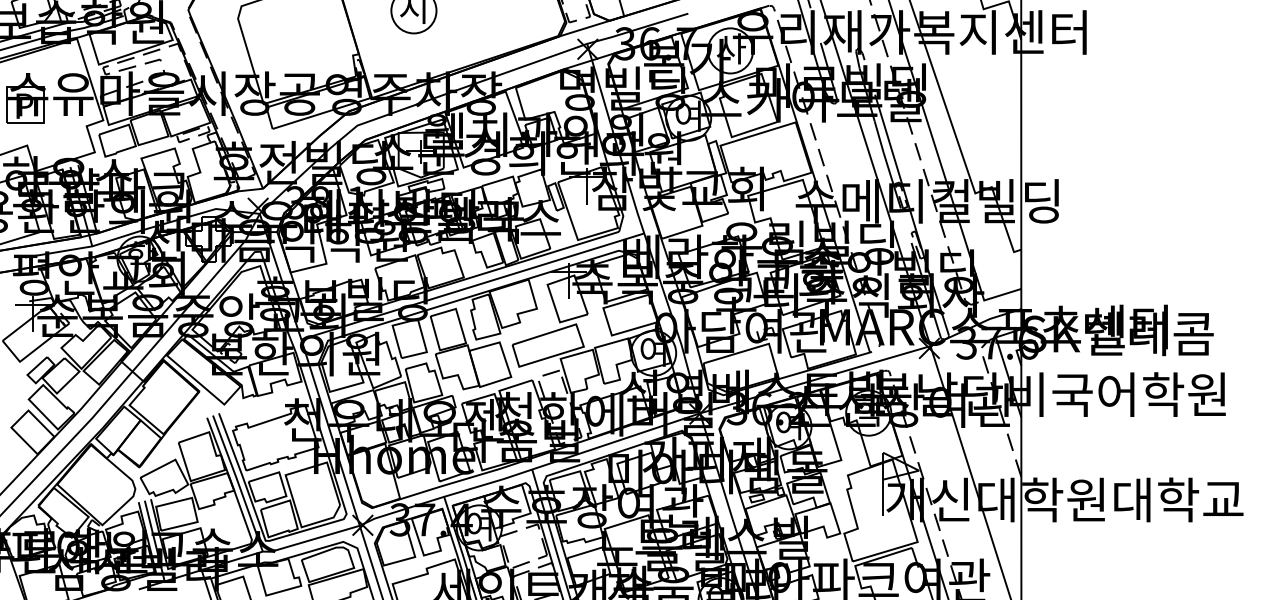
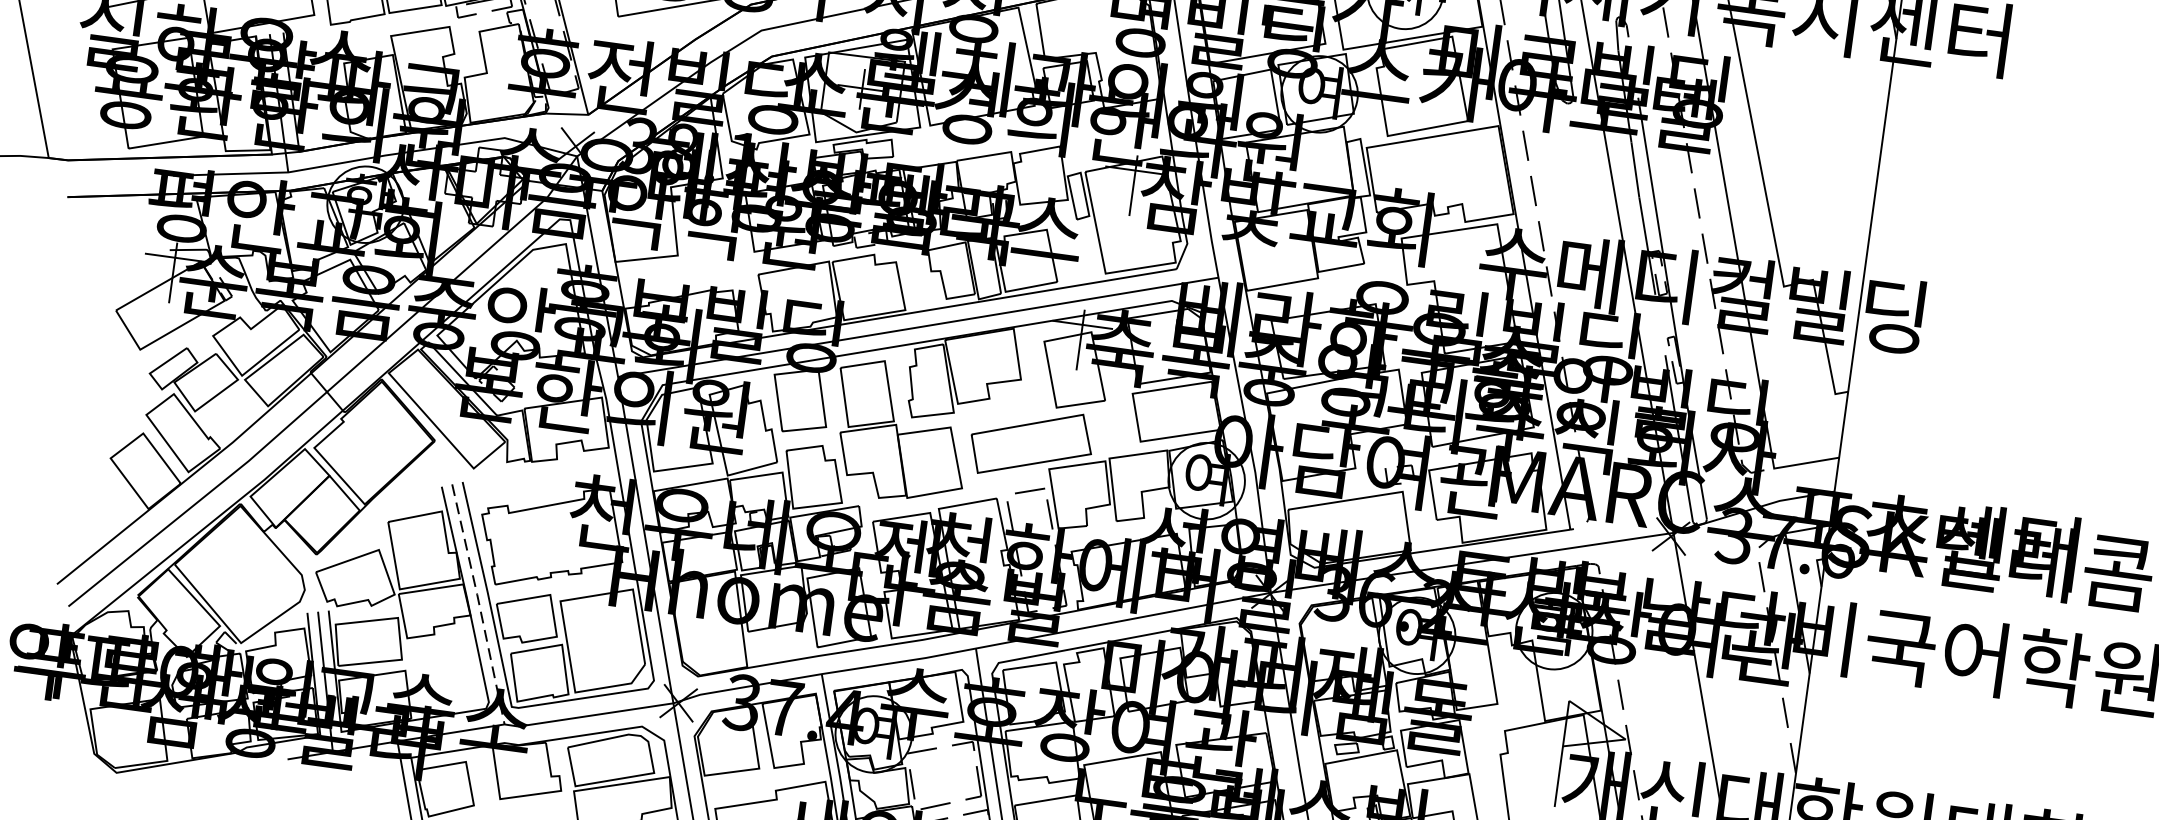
line: (238, 483) -> (479, 604), solid -> dashed

